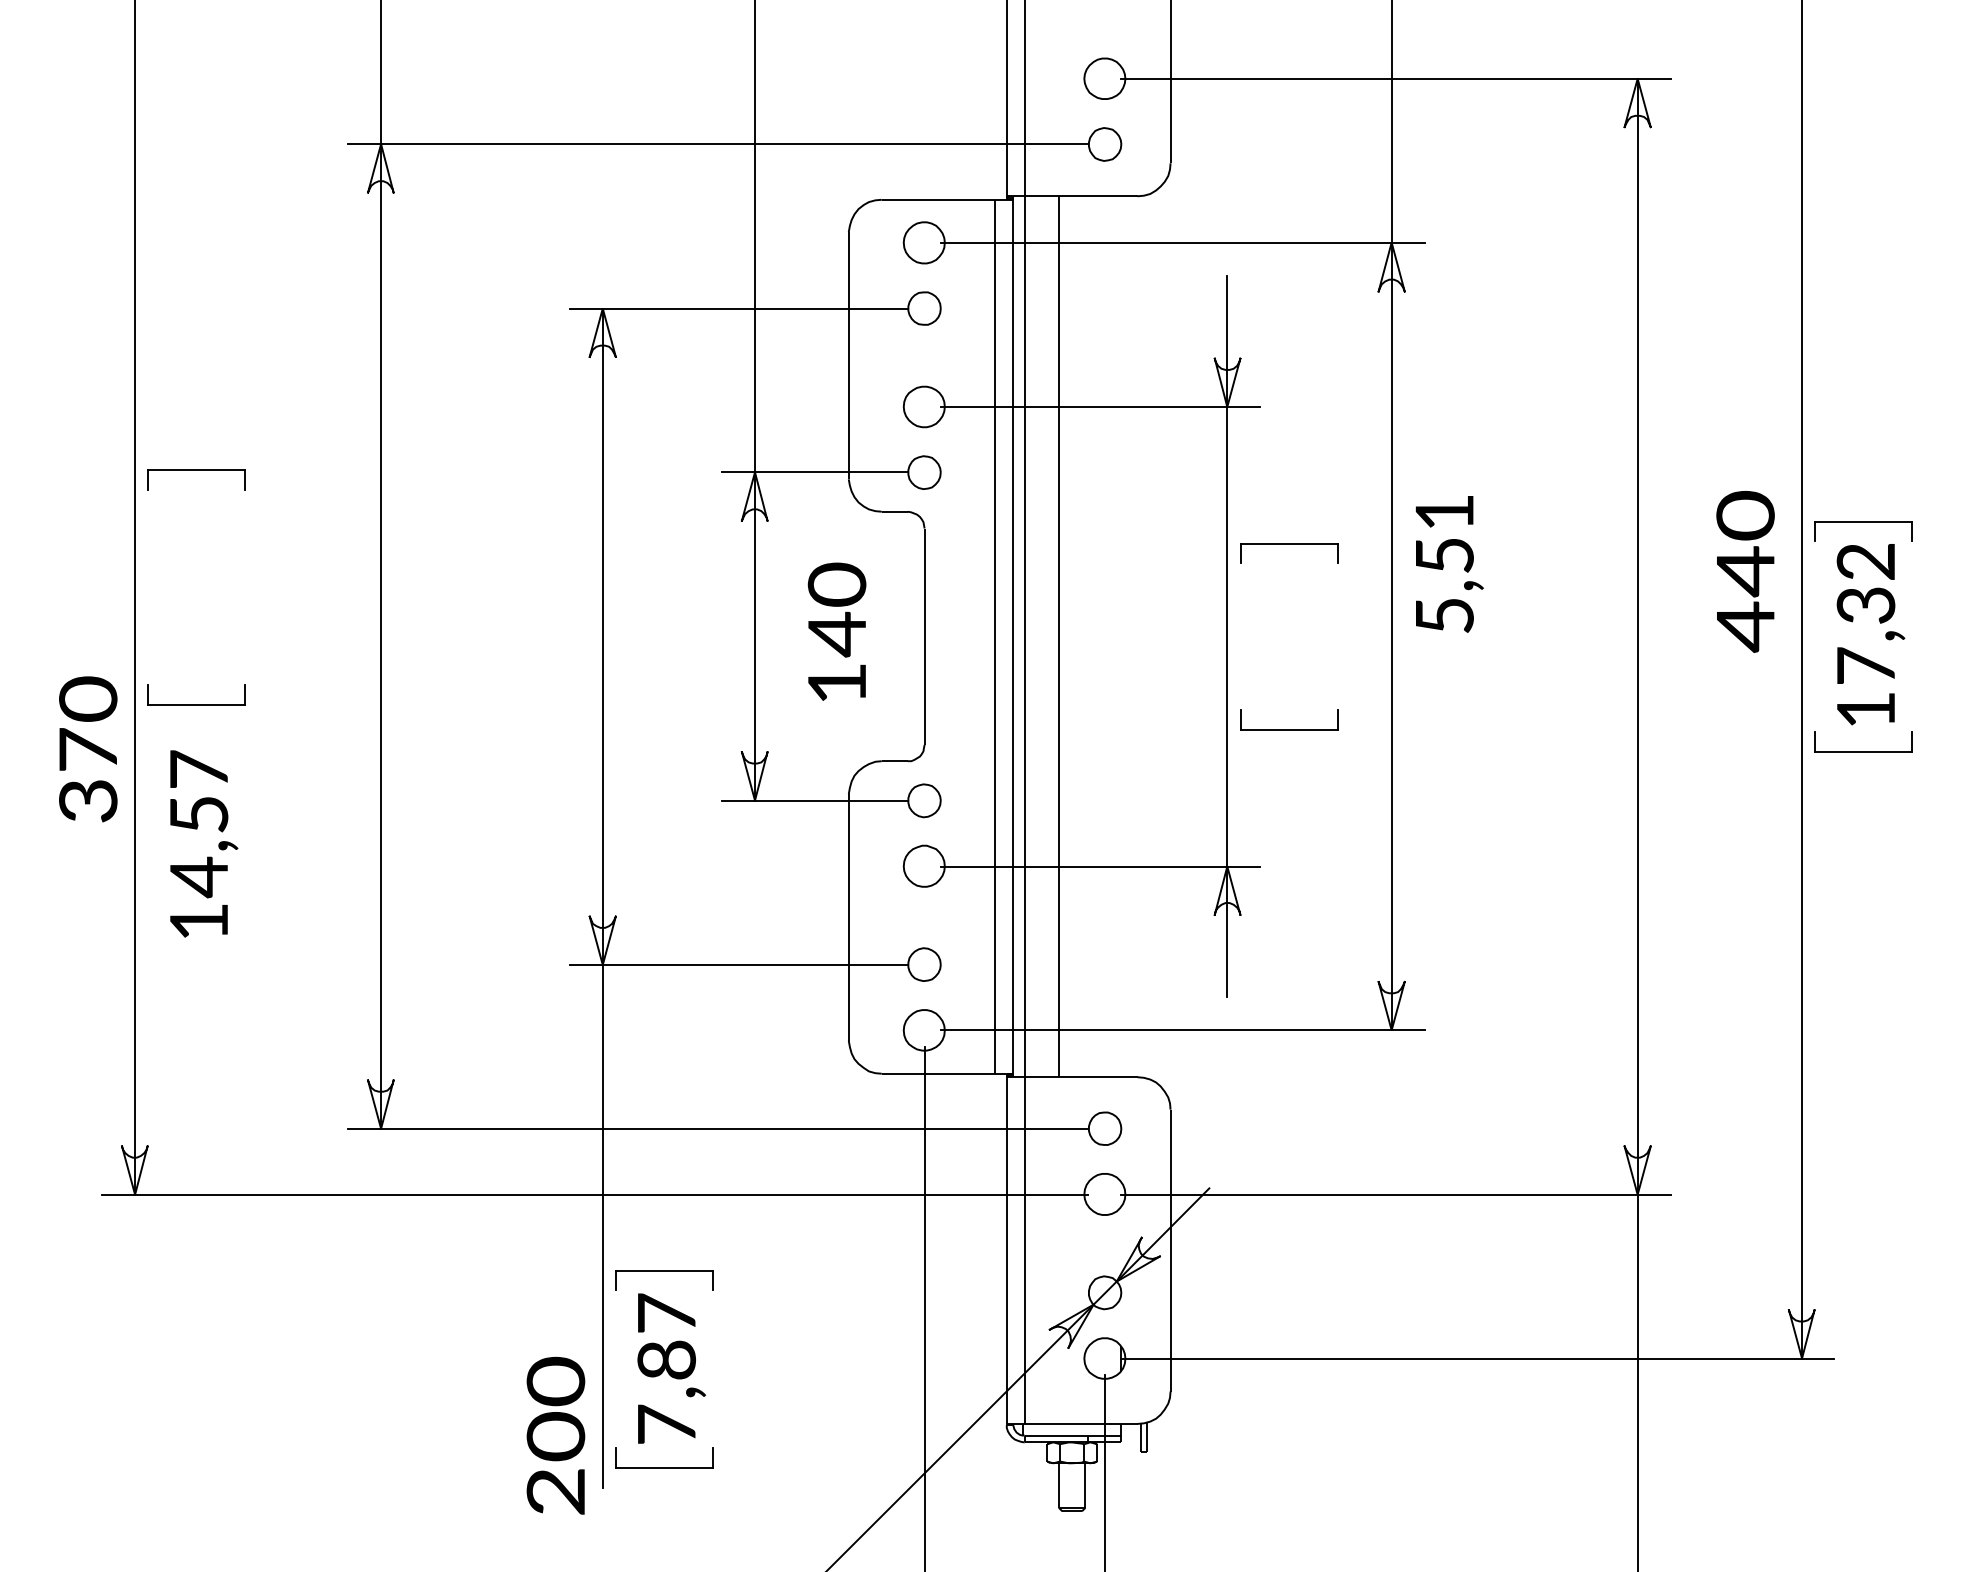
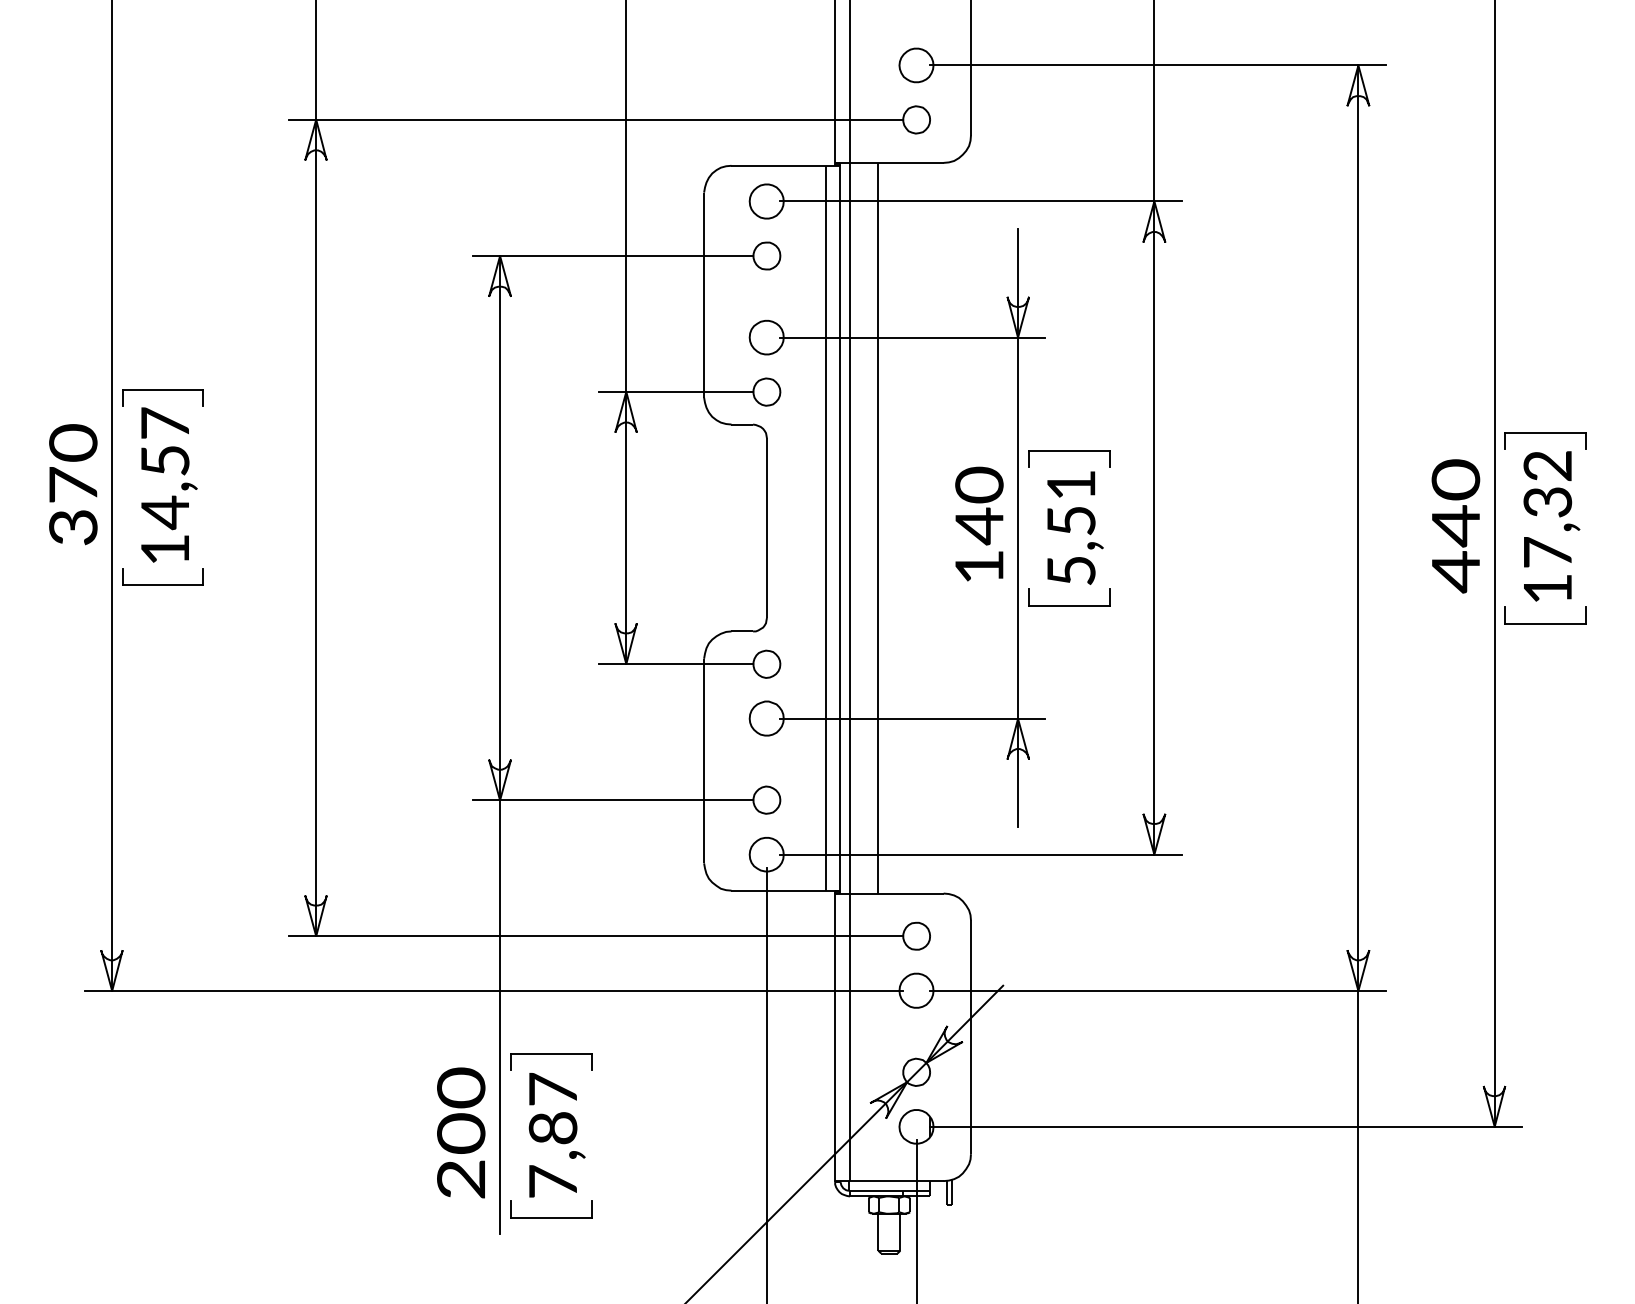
text: (1449, 563) -> (1075, 527), moved
text: (1745, 571) -> (1455, 526), moved
text: (837, 631) -> (979, 523), moved
text: (88, 749) -> (73, 484), moved
text: (204, 843) -> (169, 484), moved
text: (556, 1435) -> (461, 1132), moved

